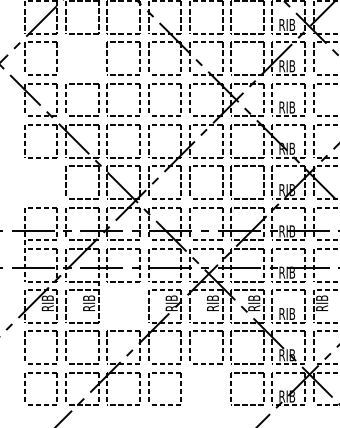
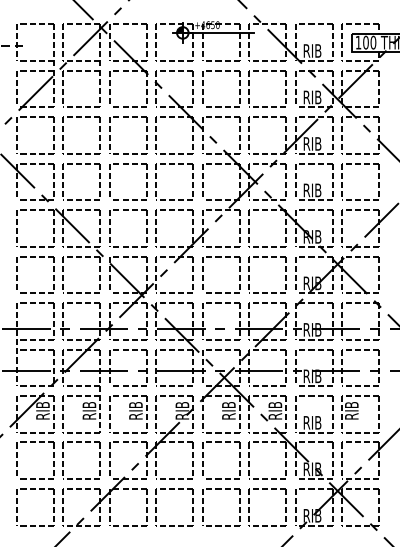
part: (82, 42) -> (81, 117), added
part: (41, 167) -> (35, 257), added
part: (123, 306) -> (128, 414), added
part: (206, 373) -> (221, 489), added

